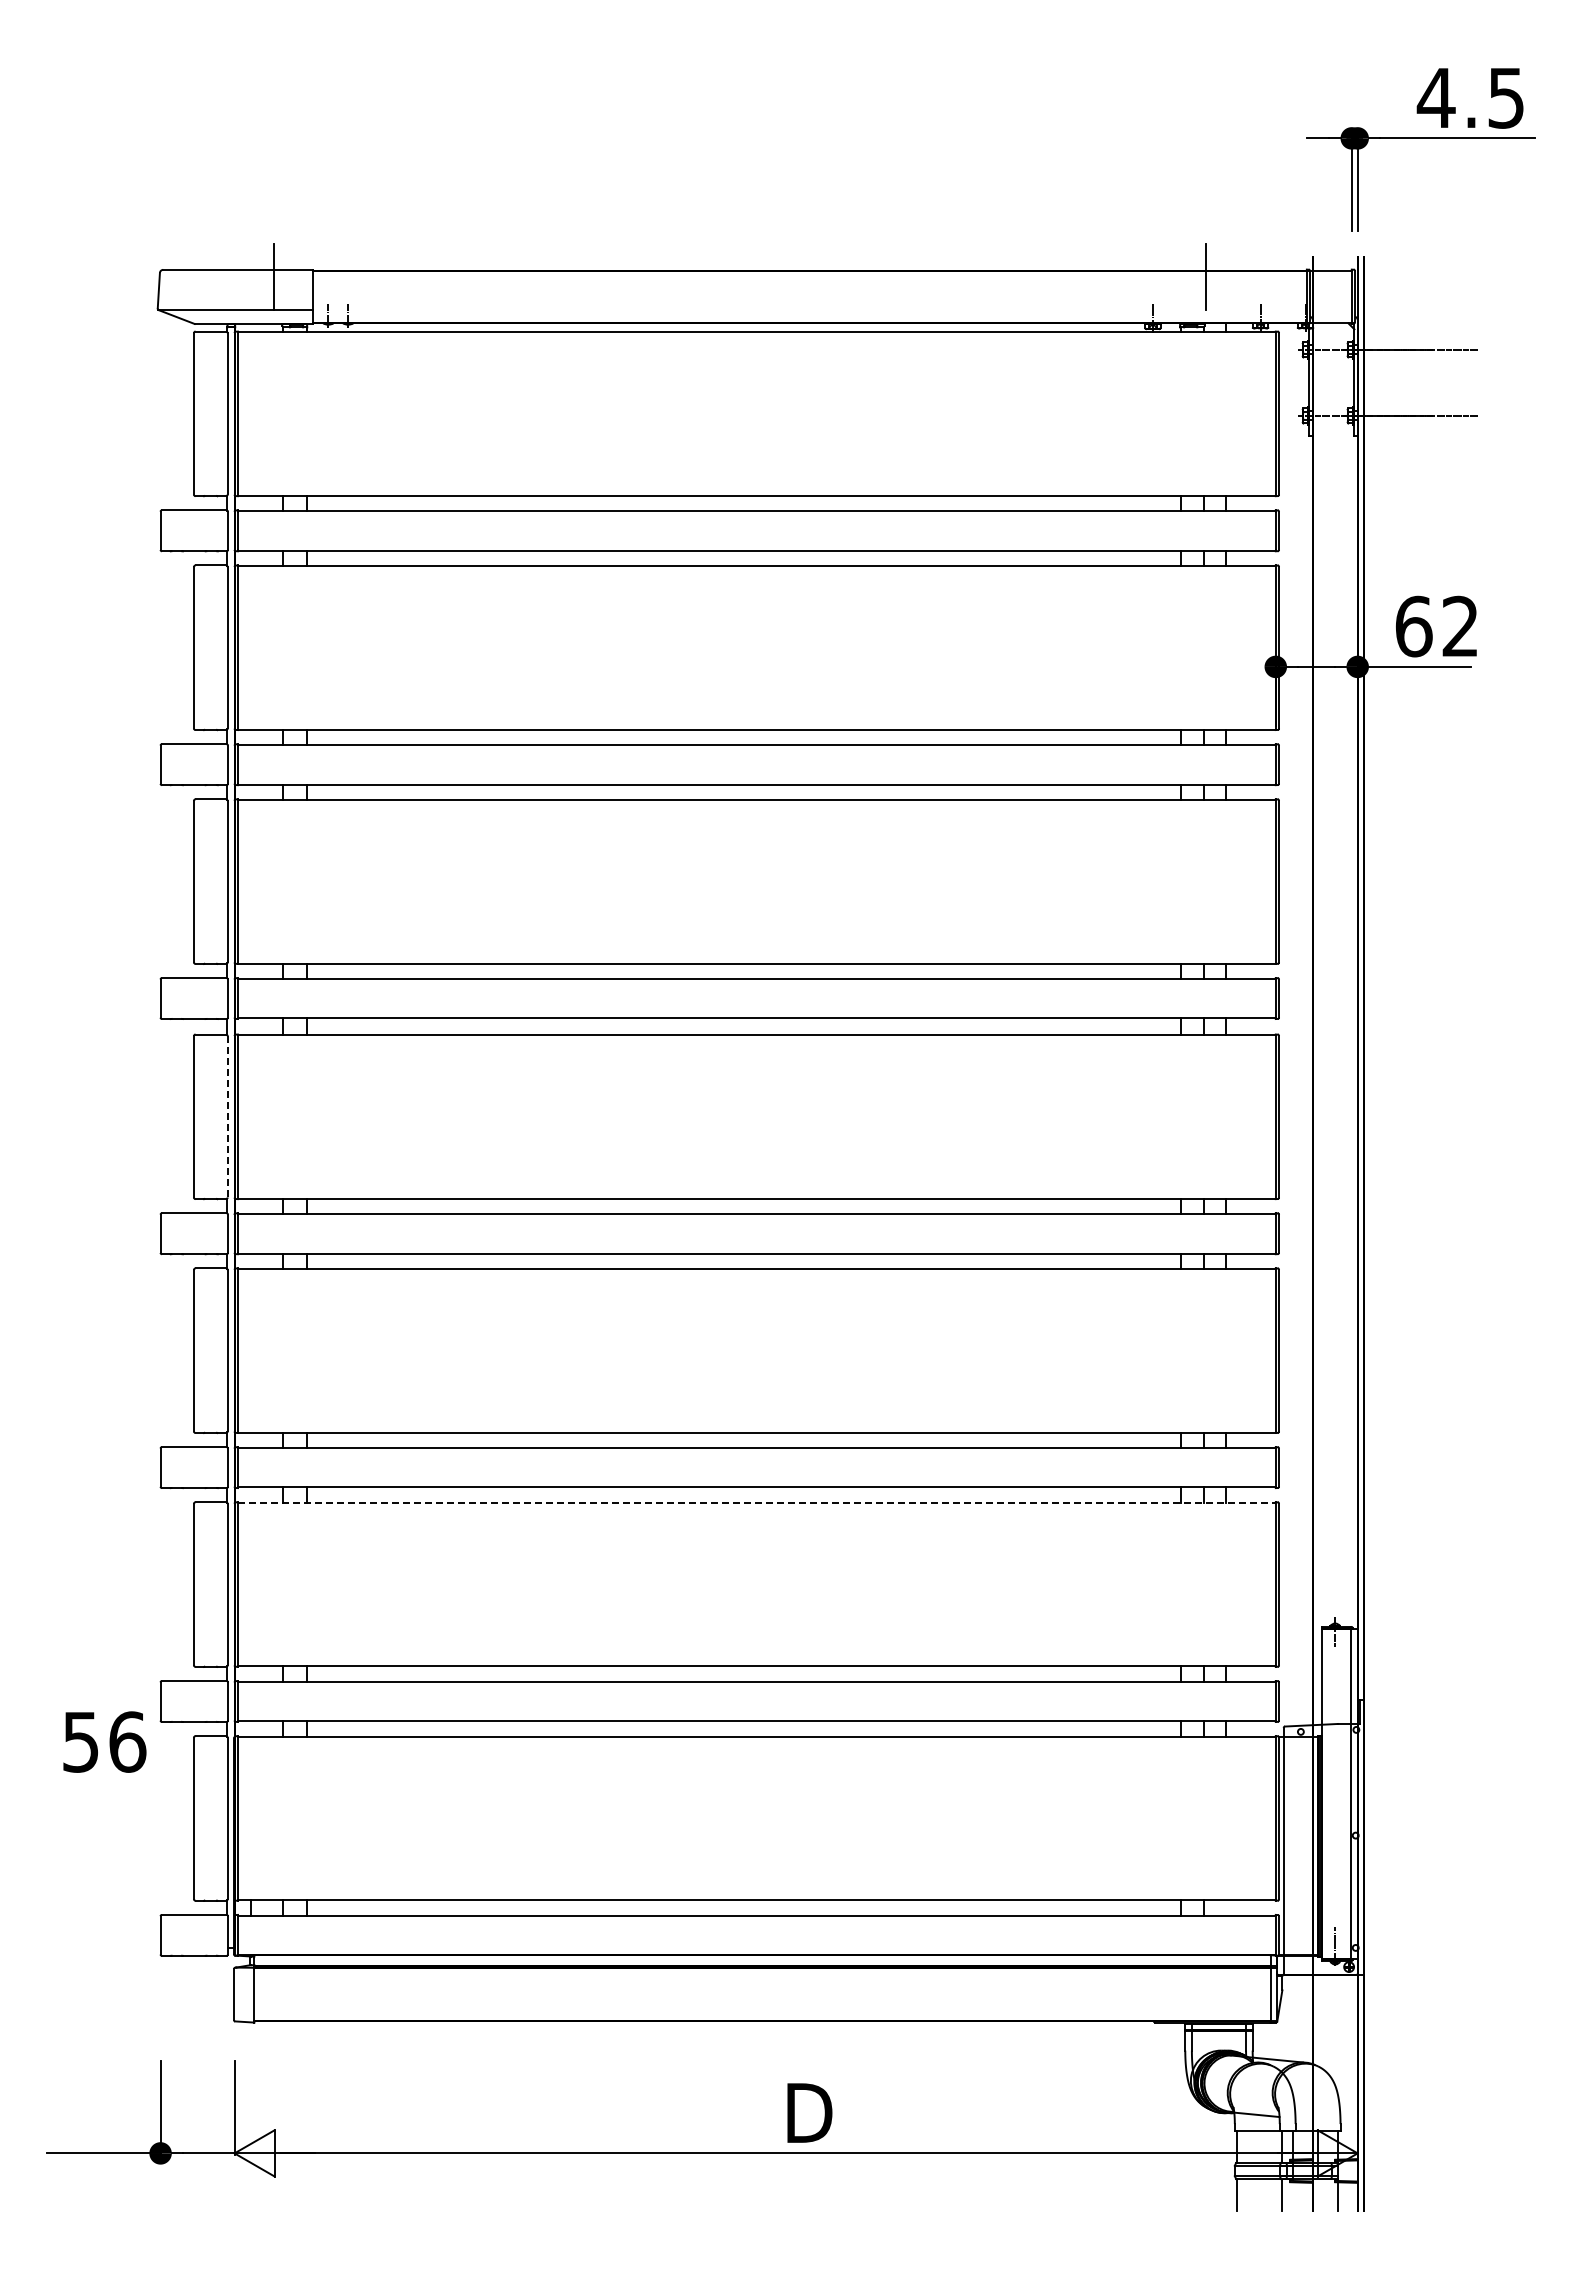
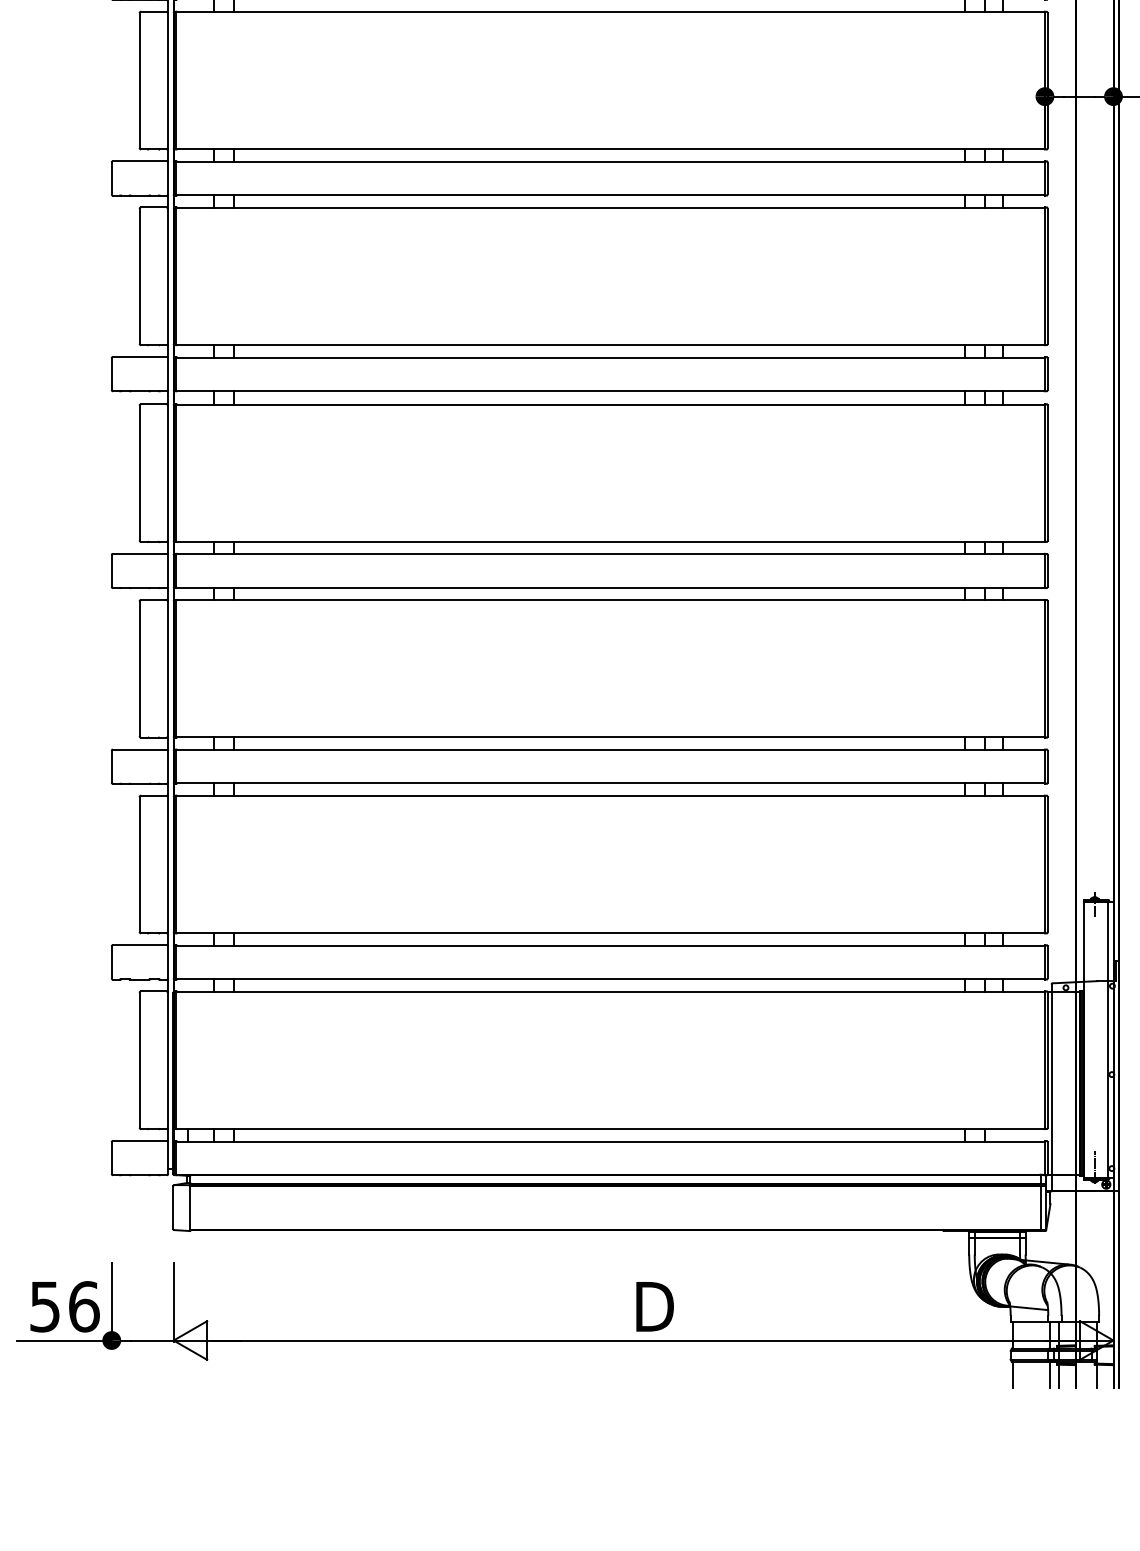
line: (227, 1116) -> (167, 472), dashed -> solid
line: (756, 1502) -> (610, 795), dashed -> solid
text: (104, 1741) -> (64, 1306), moved
line: (1292, 2196) -> (1058, 1376), added

